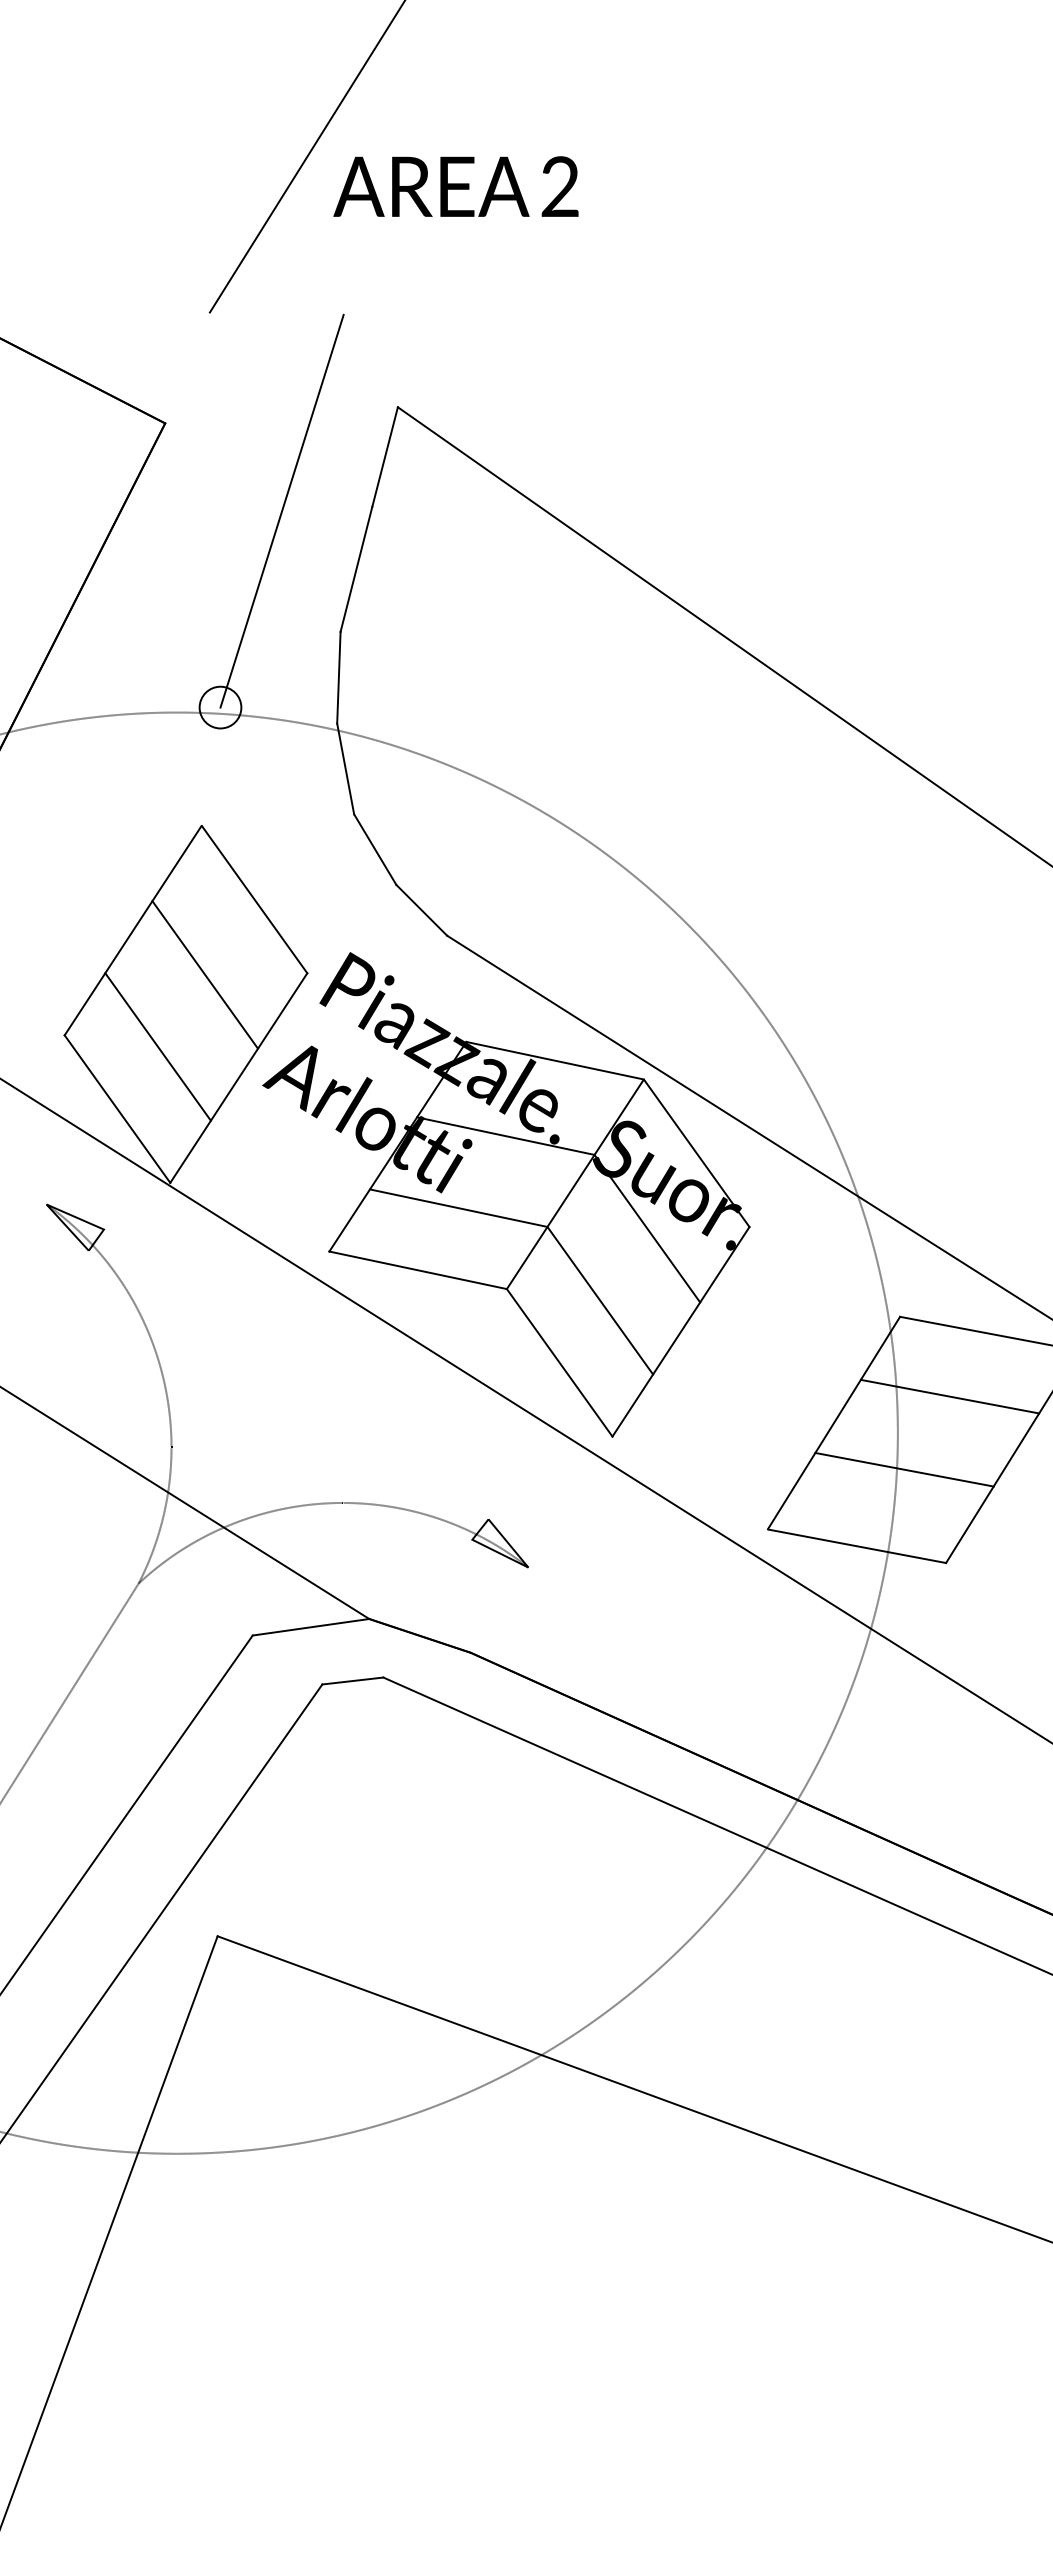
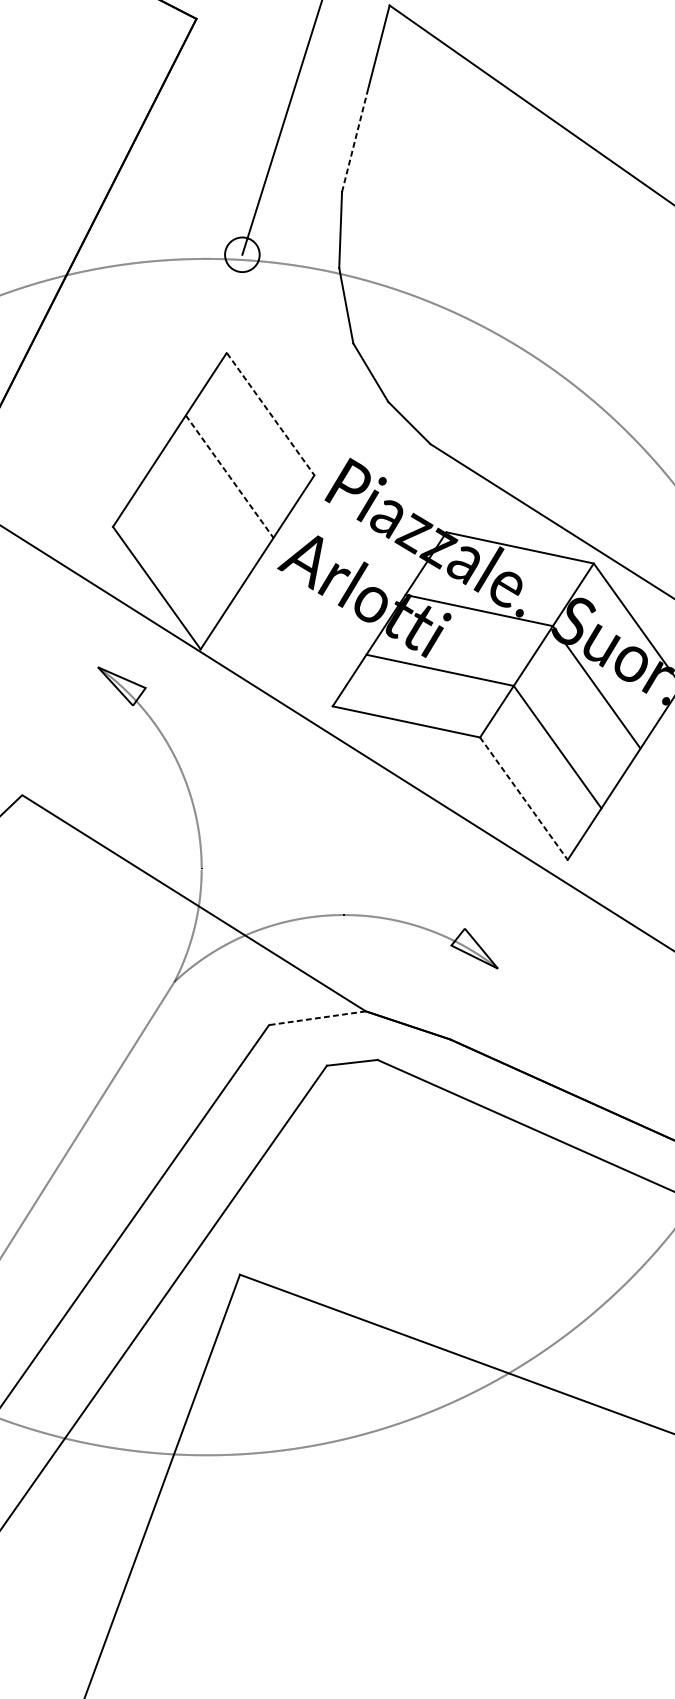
line: (356, 569) -> (355, 140), solid -> dashed
line: (255, 900) -> (271, 414), solid -> dashed
line: (205, 974) -> (229, 476), solid -> dashed
line: (157, 1046) -> (190, 536), removed
line: (559, 1362) -> (523, 798), solid -> dashed
line: (311, 1627) -> (317, 1018), solid -> dashed

